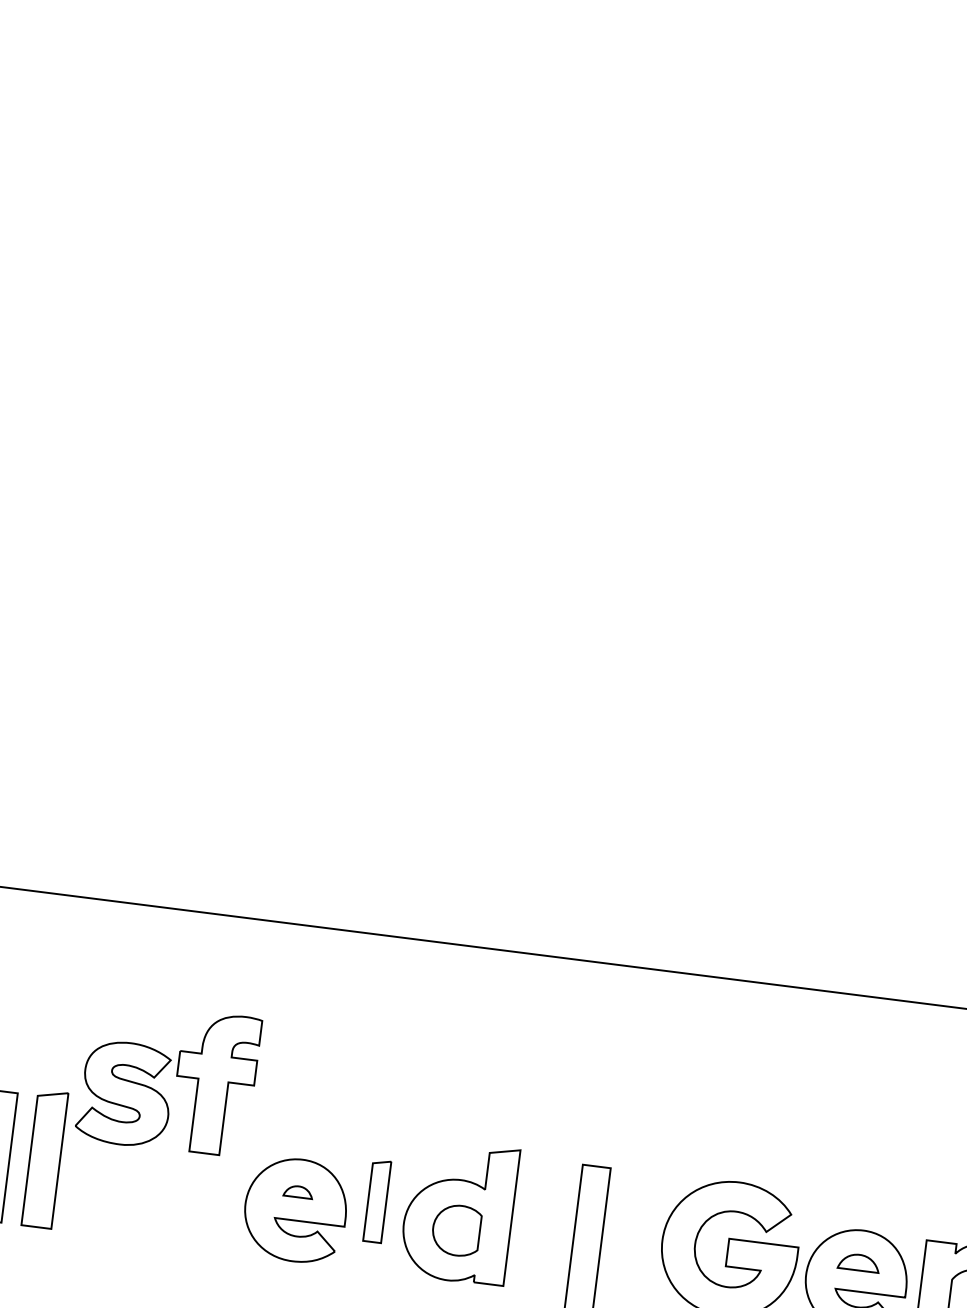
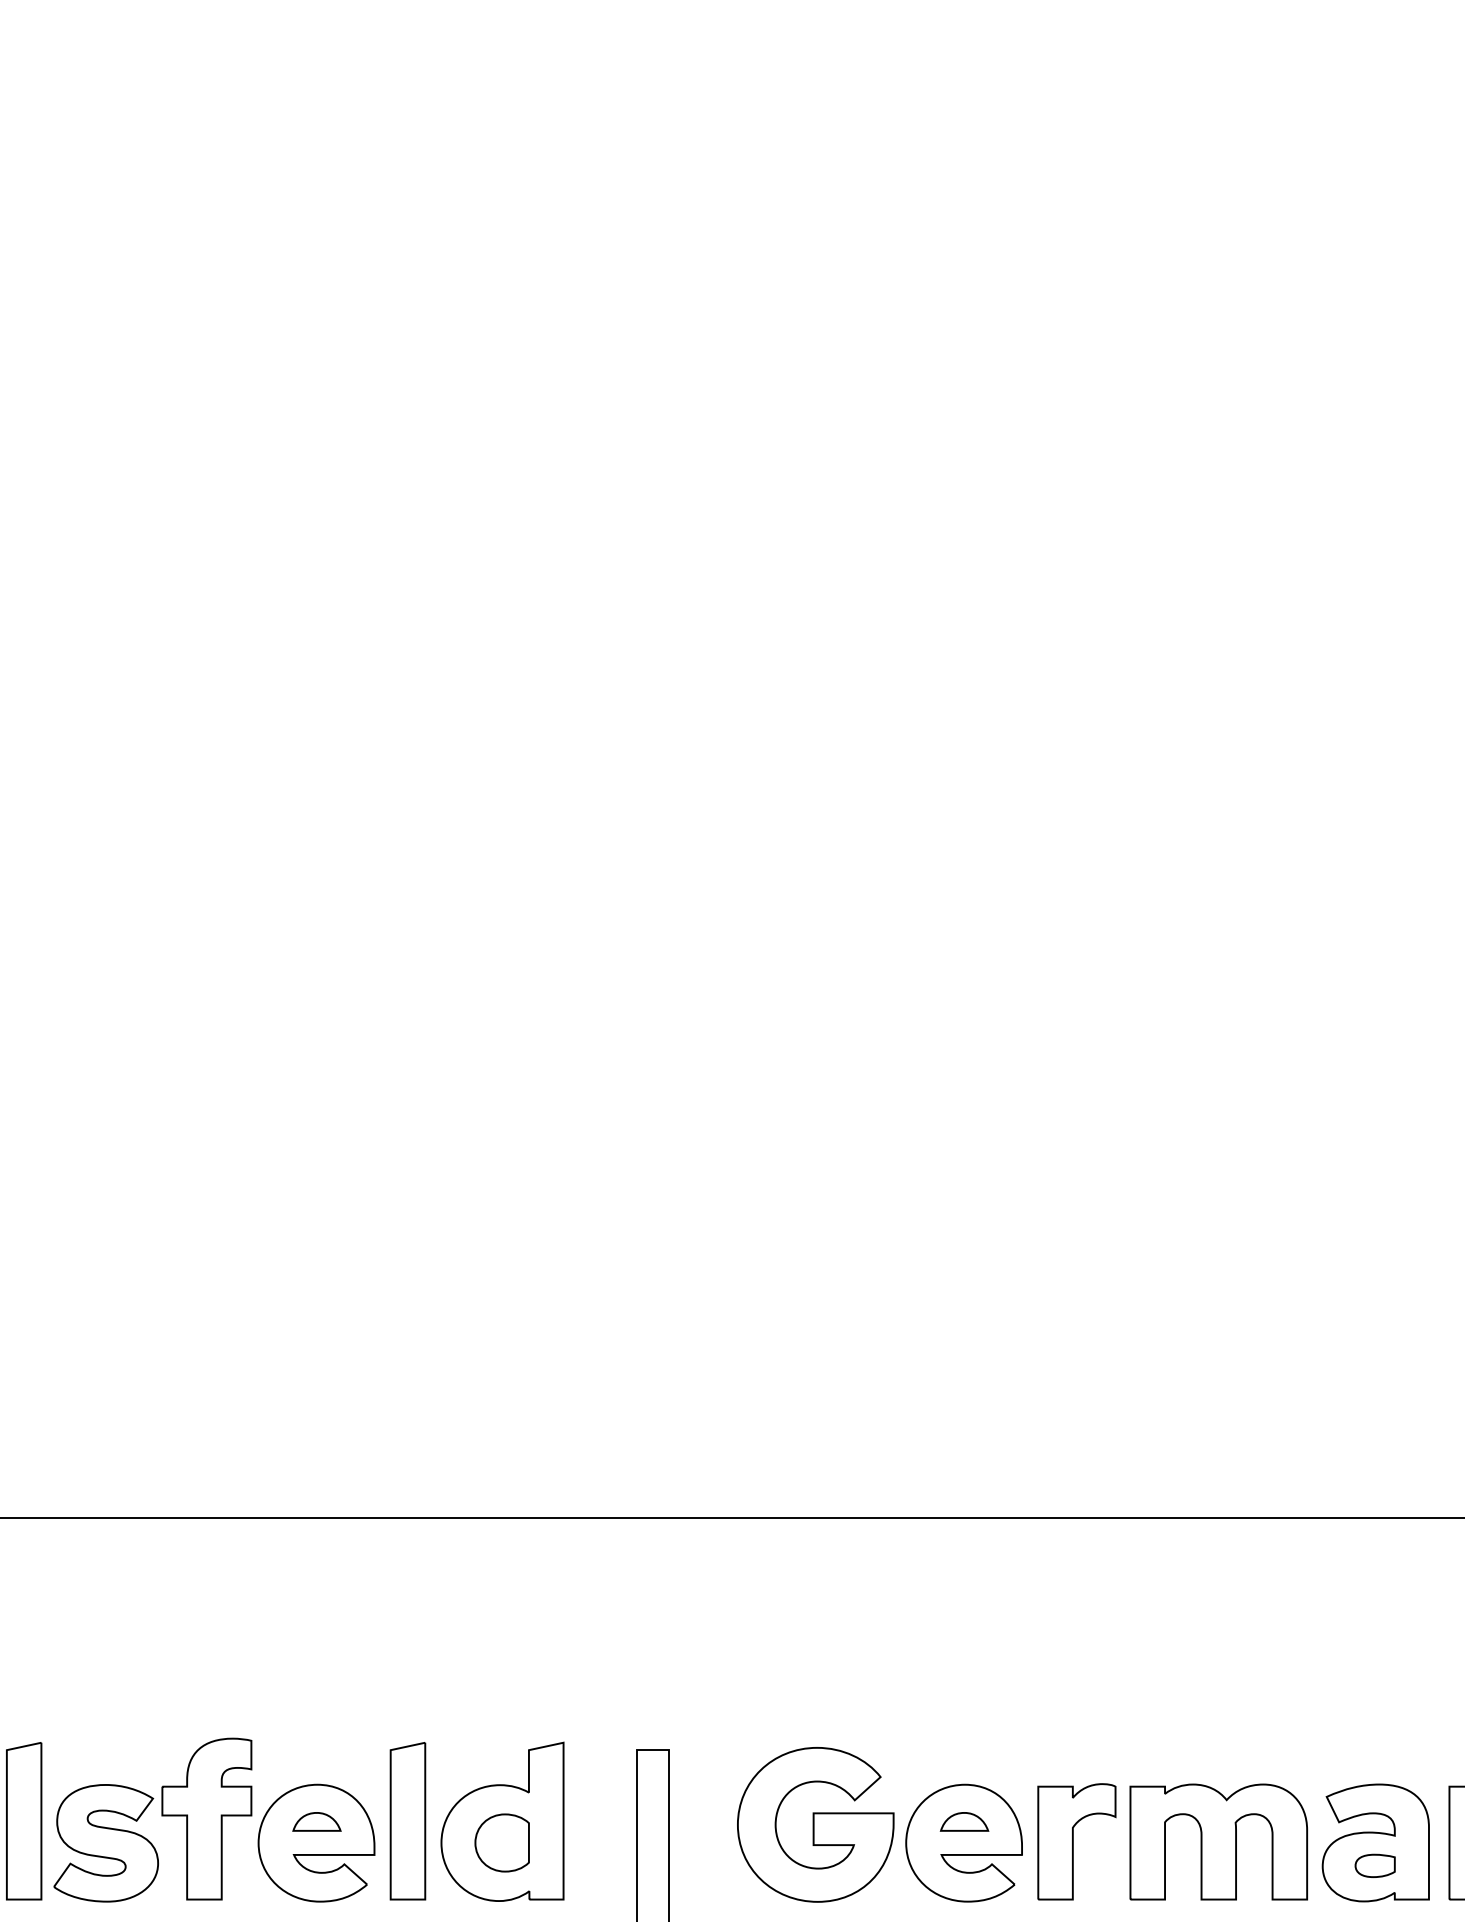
part: (176, 1076) -> (161, 1816), moved
part: (298, 1191) -> (316, 1821), size x1.43
part: (376, 1201) -> (407, 1821), size x1.67

